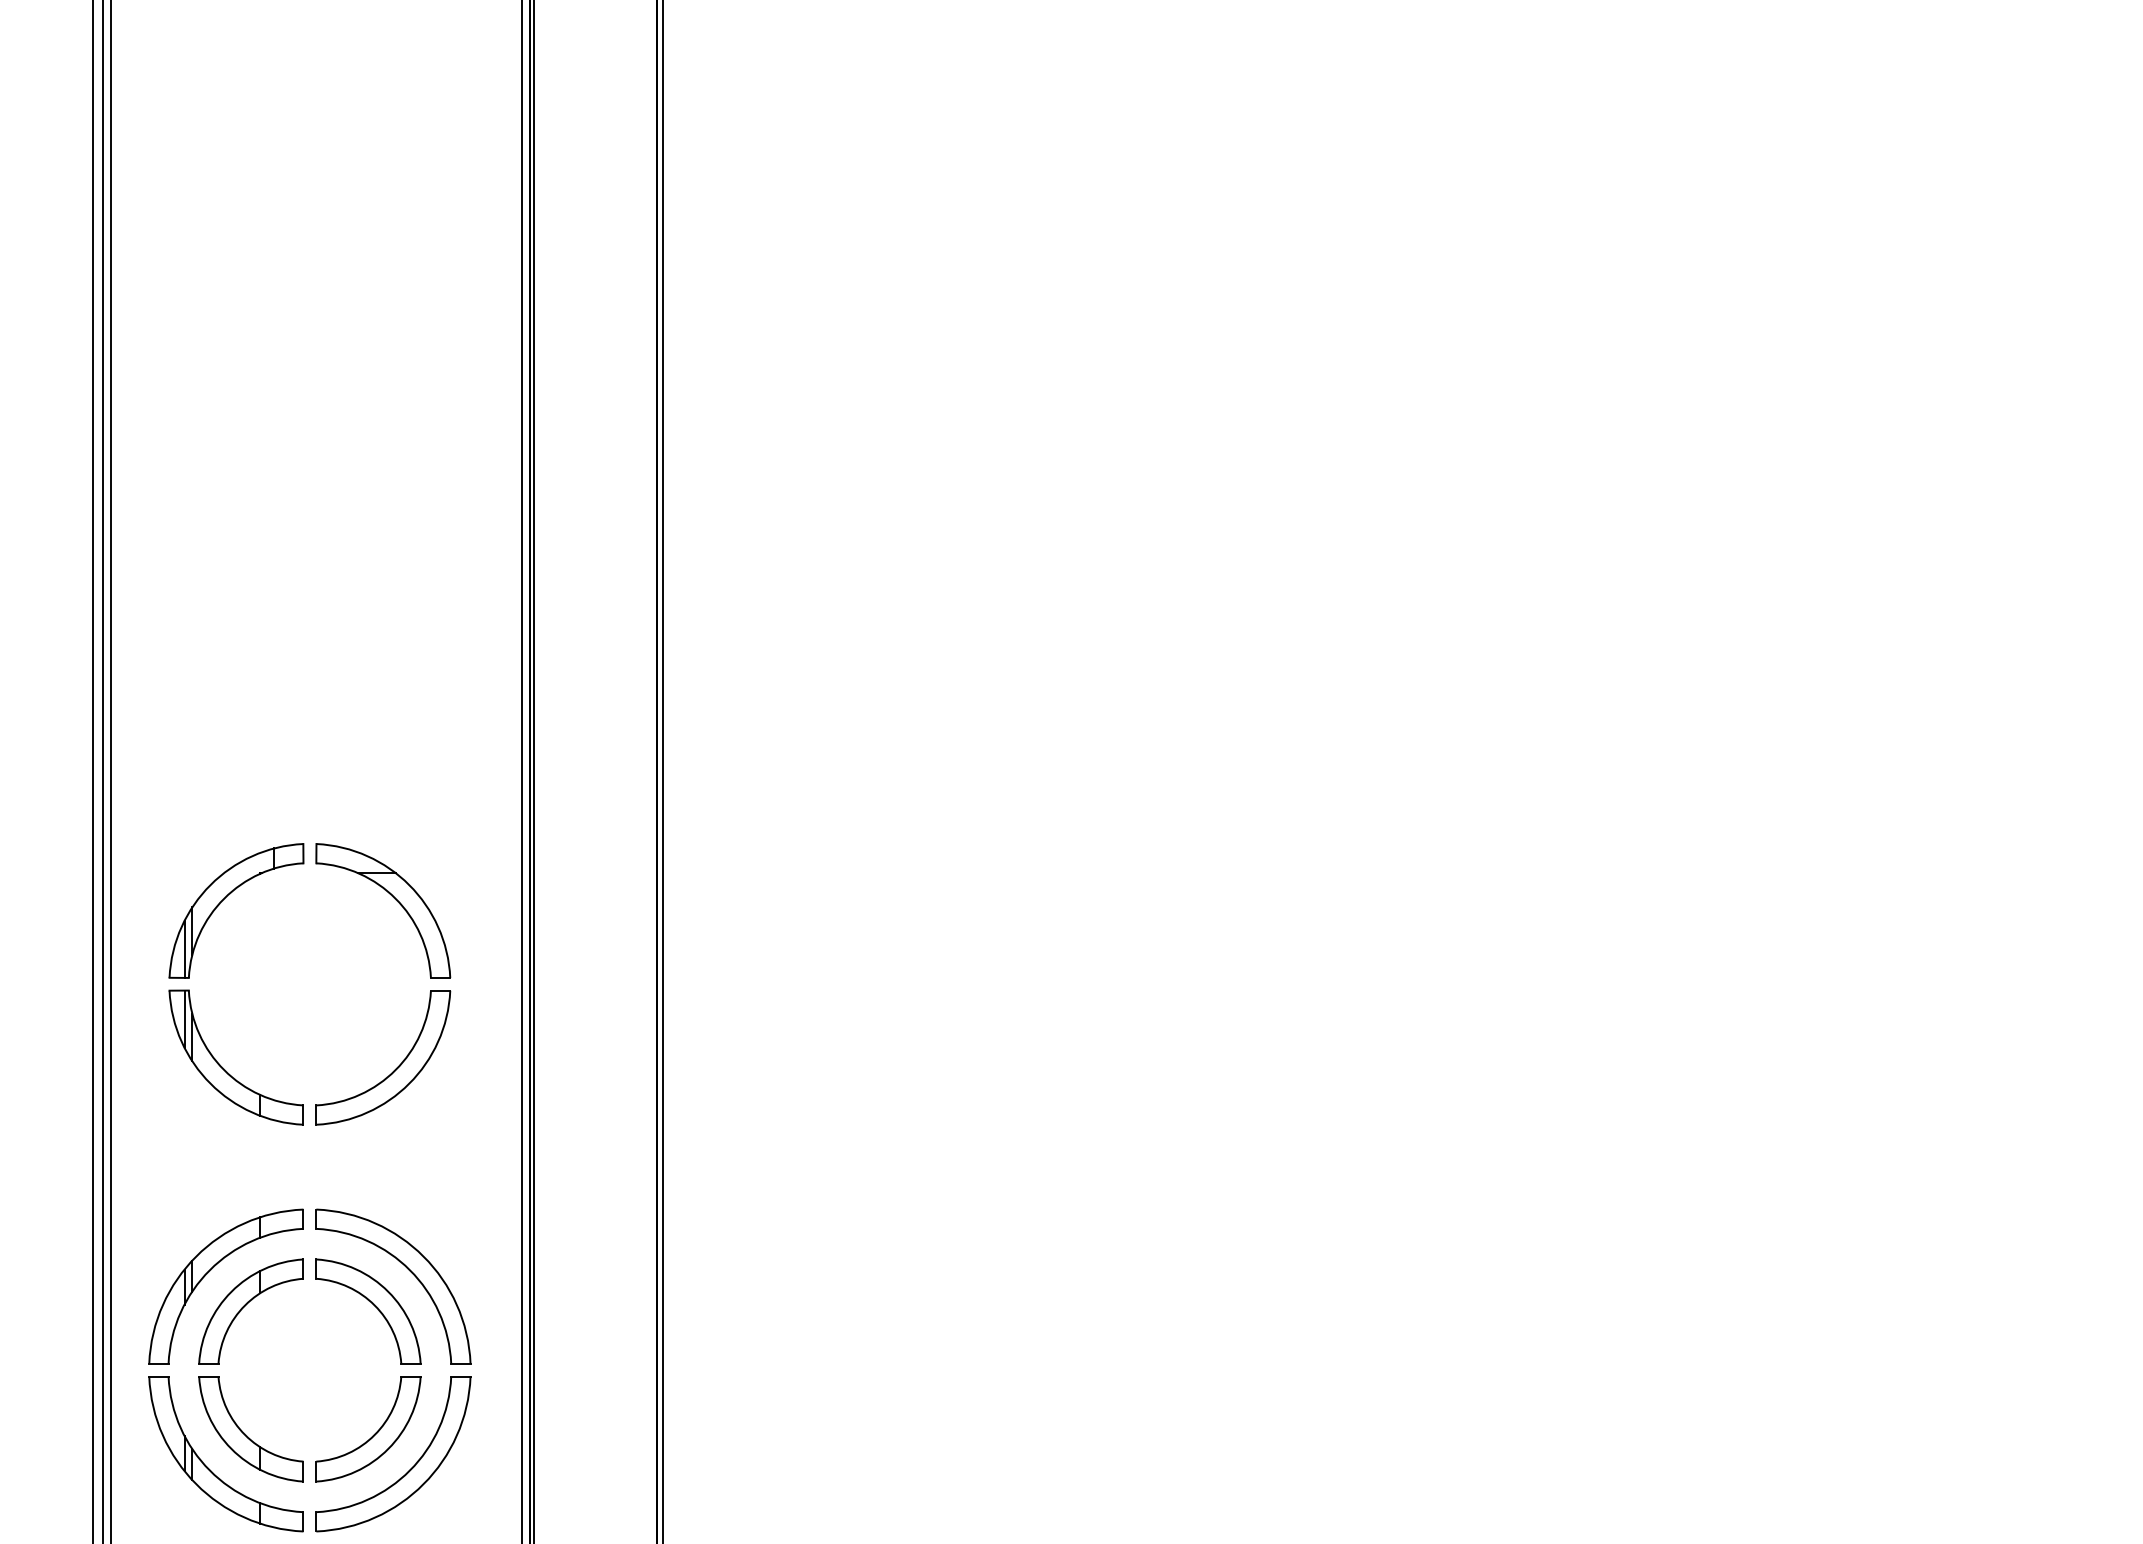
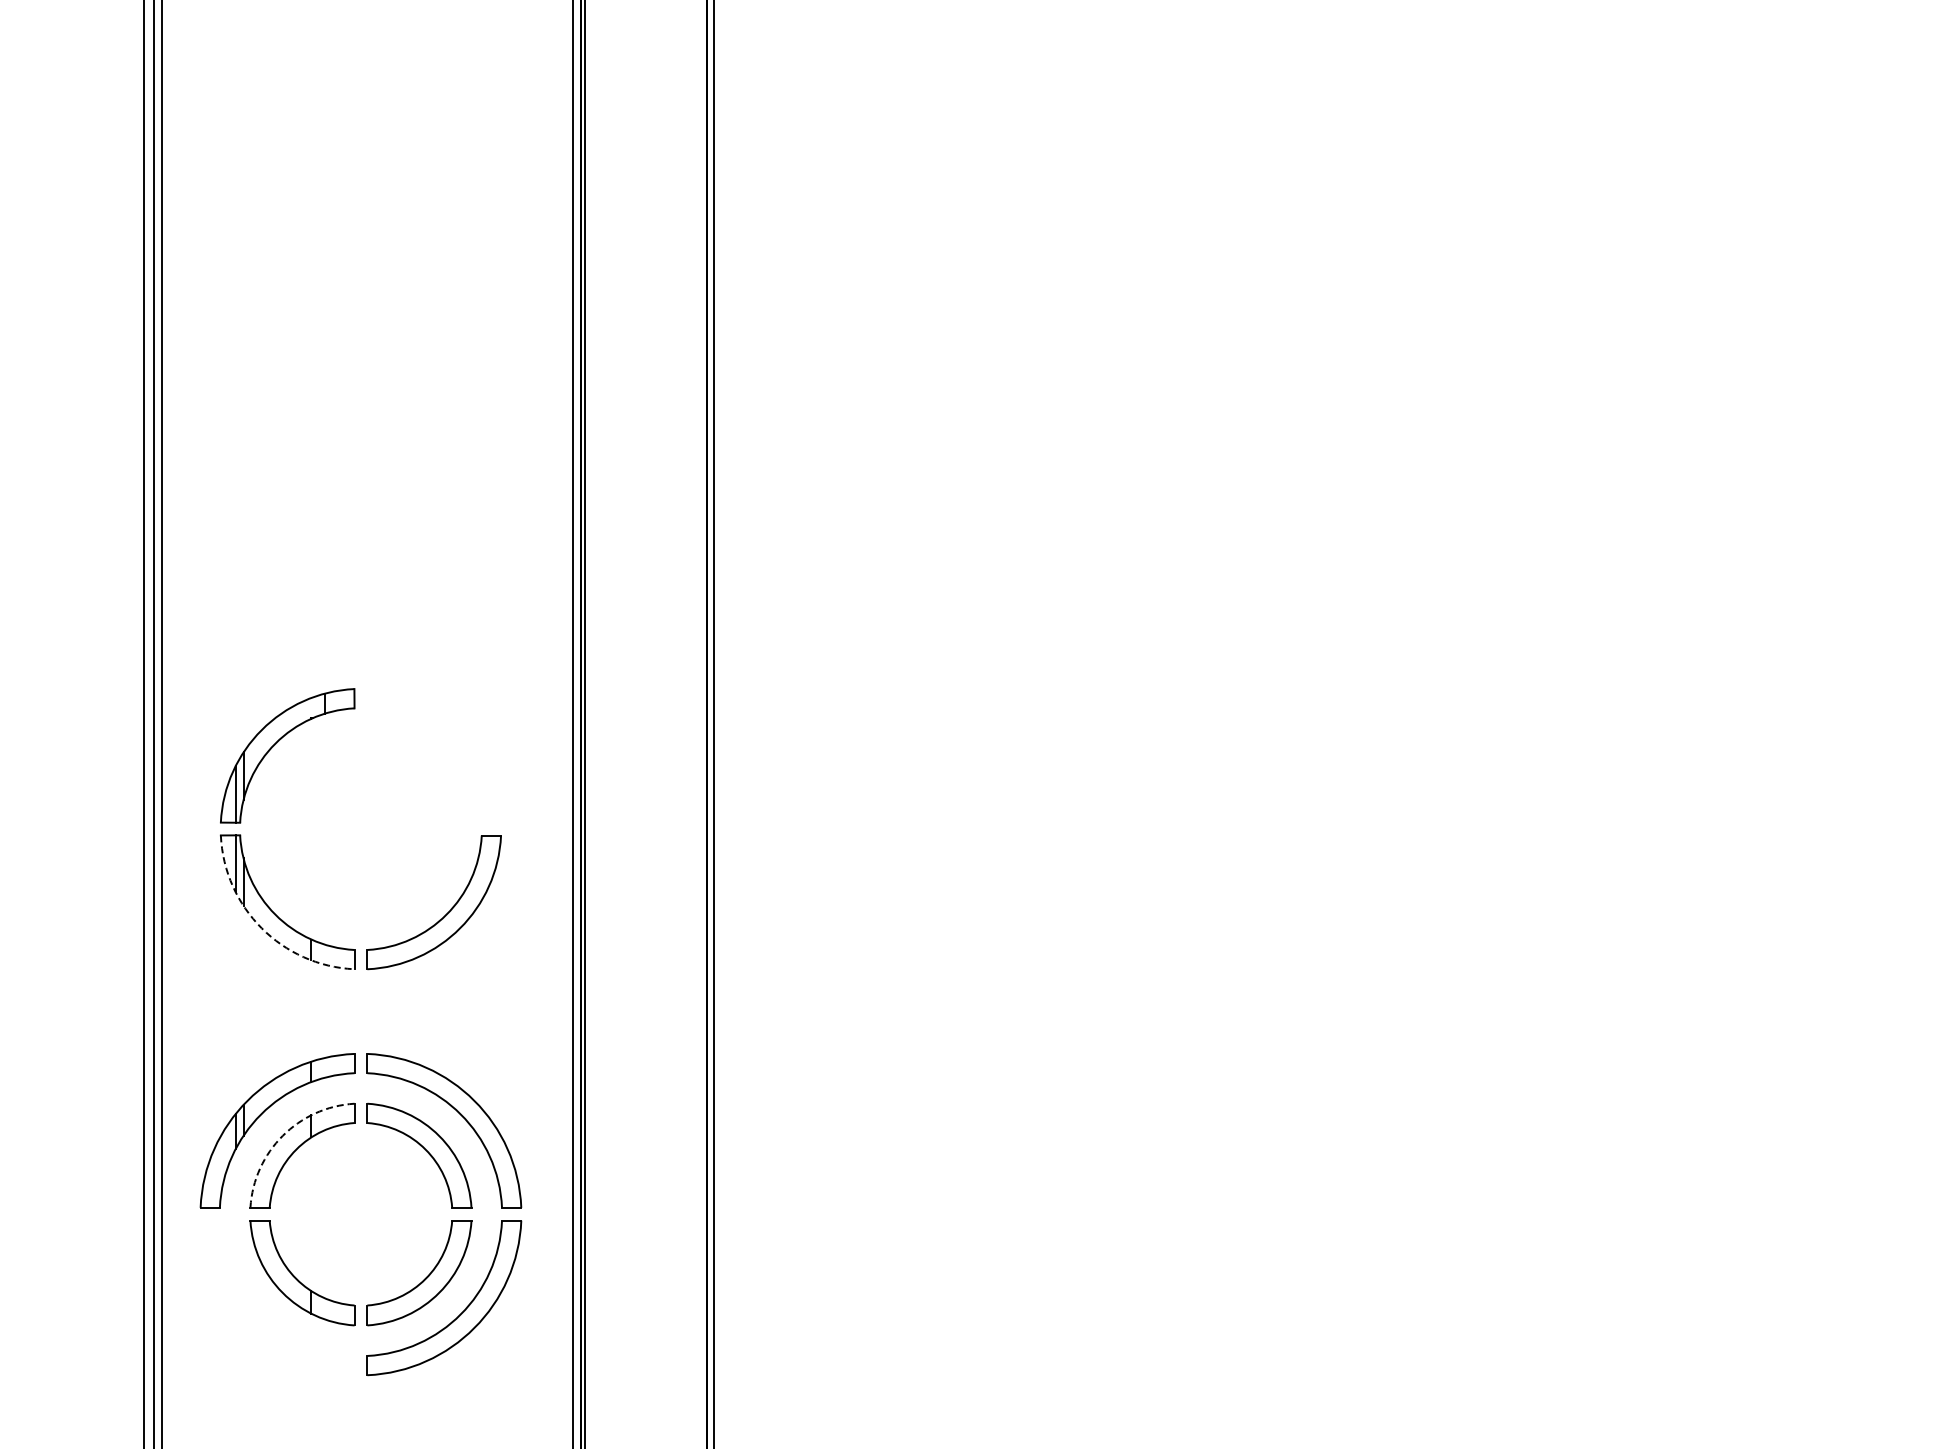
part: (394, 899) -> (445, 744), removed
arc: (210, 1083) -> (261, 928), solid -> dashed
arc: (231, 1291) -> (282, 1135), solid -> dashed
part: (210, 1469) -> (261, 1313), removed

